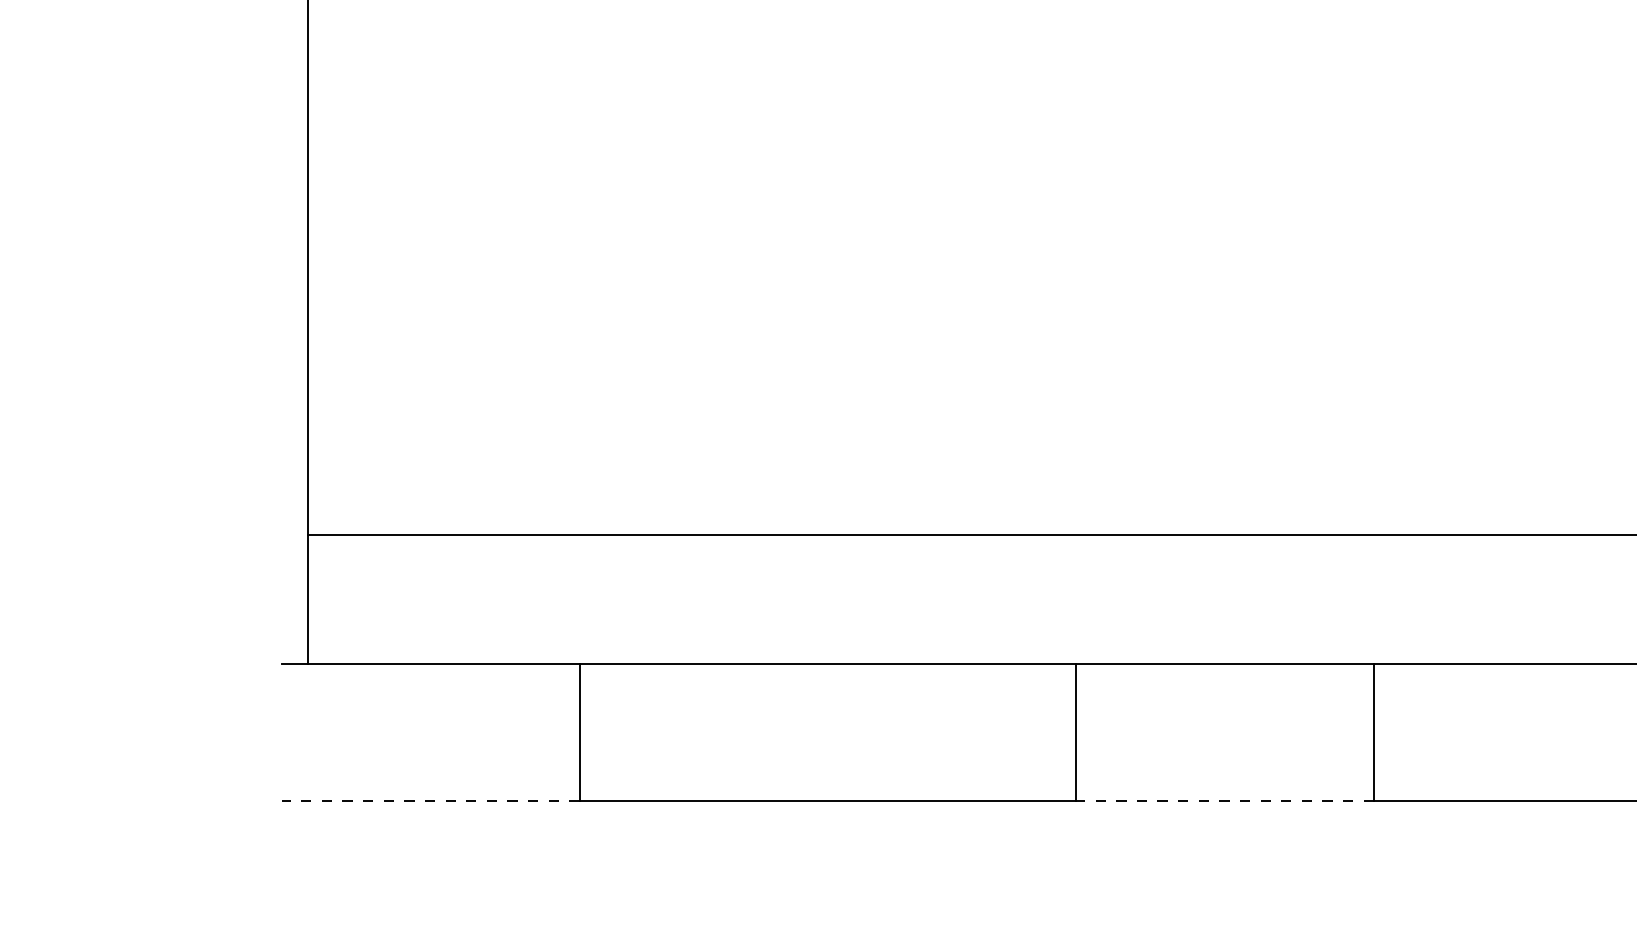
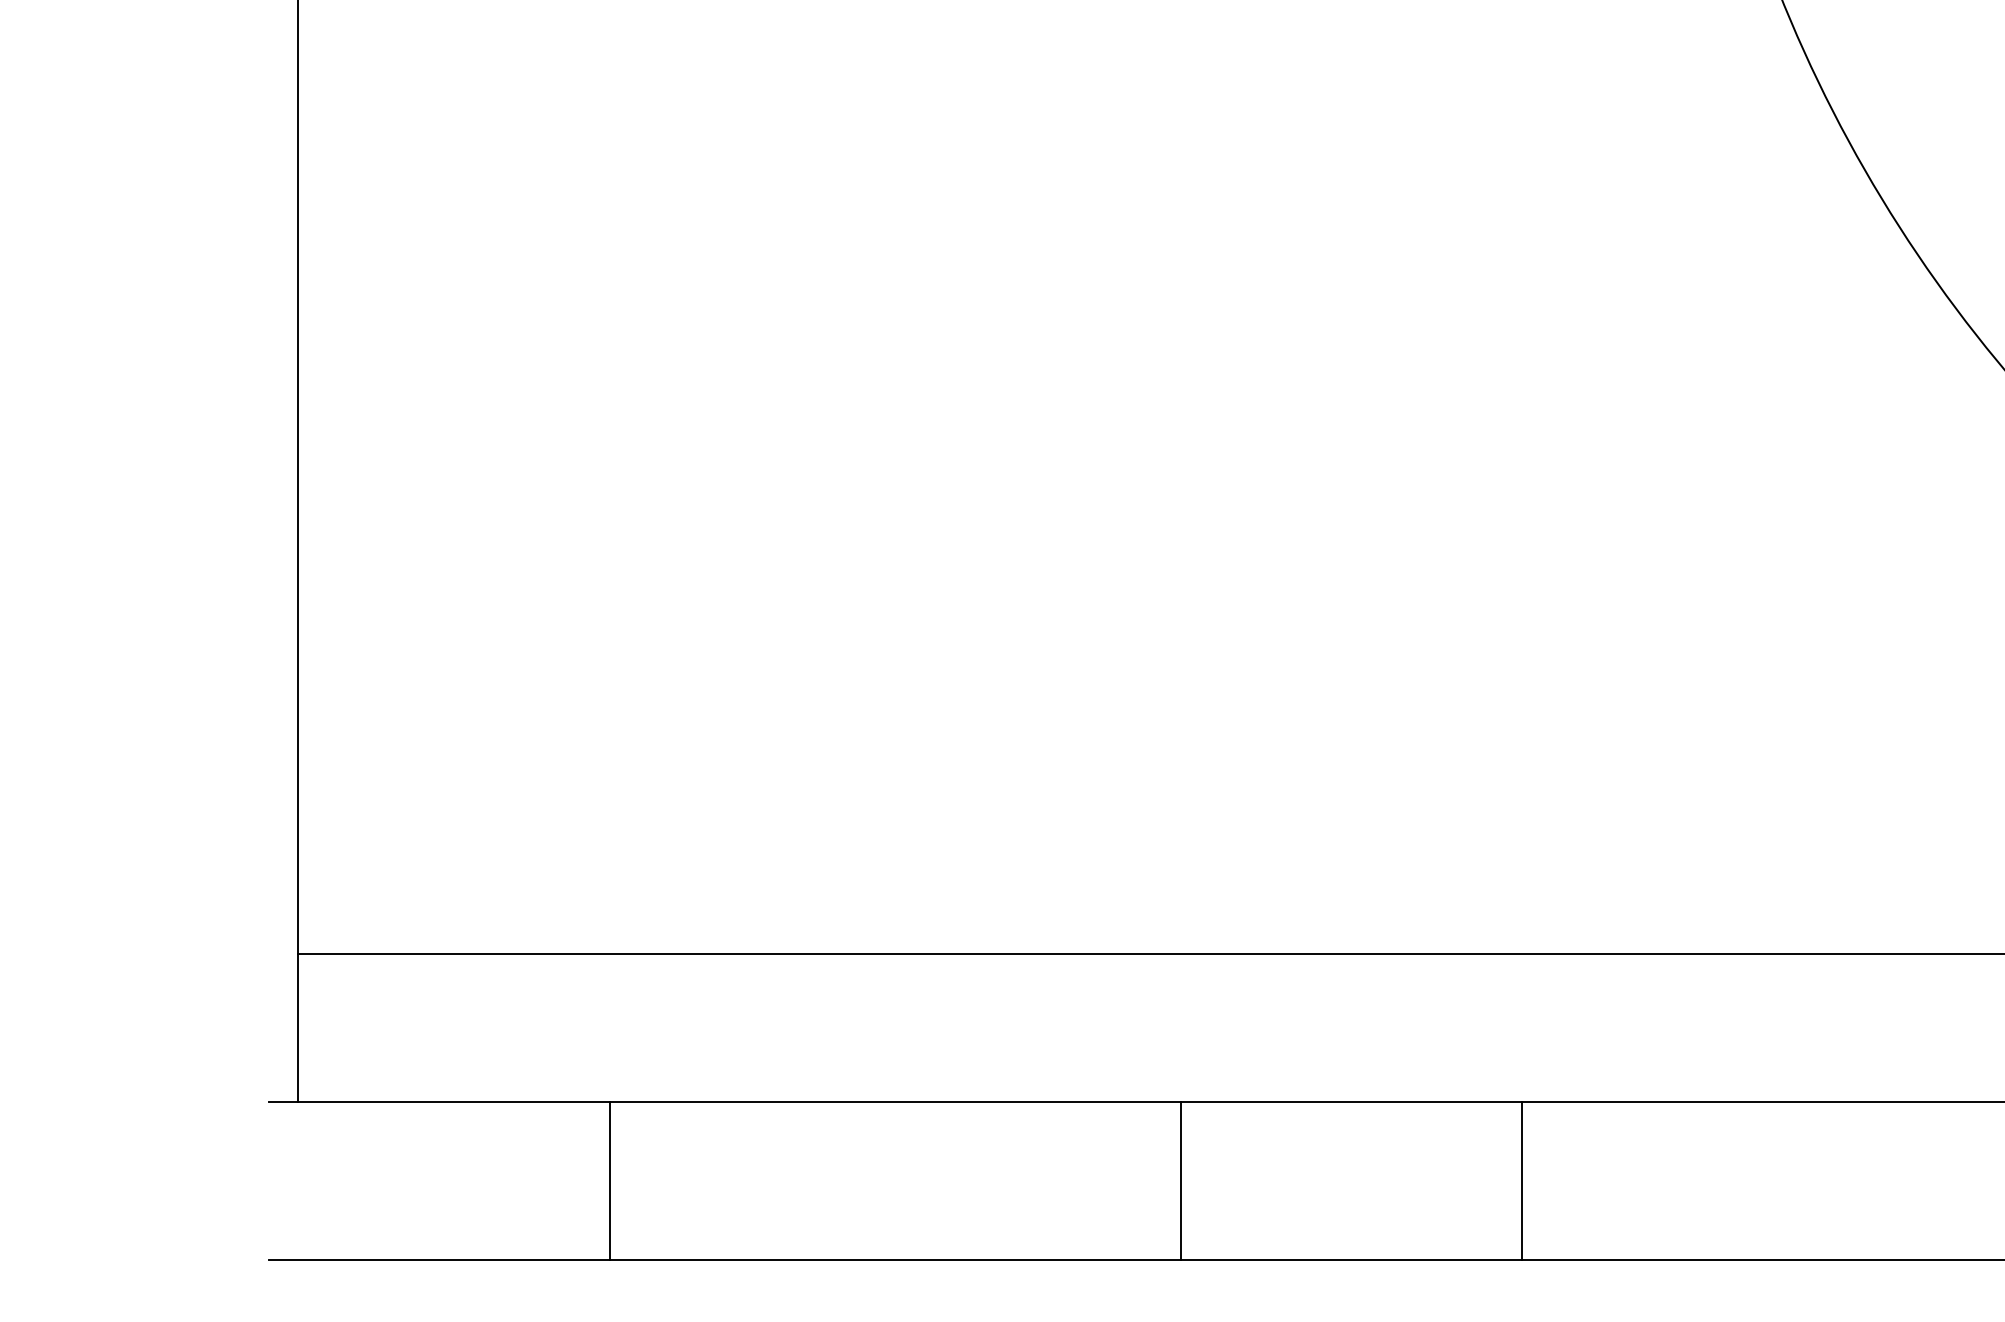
line: (430, 800) -> (439, 1259), dashed -> solid
line: (1225, 800) -> (1351, 1259), dashed -> solid

